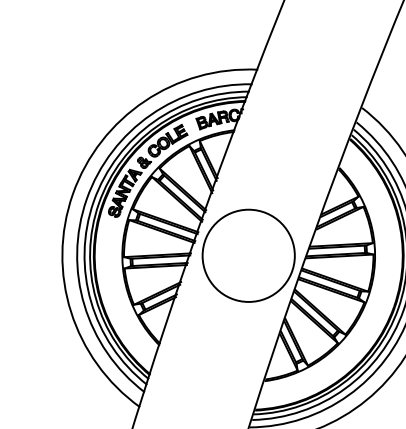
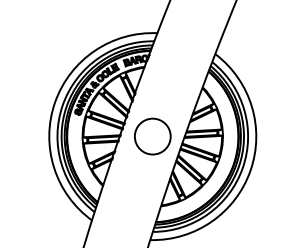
circle: (248, 255) -> (152, 136), size x0.7

